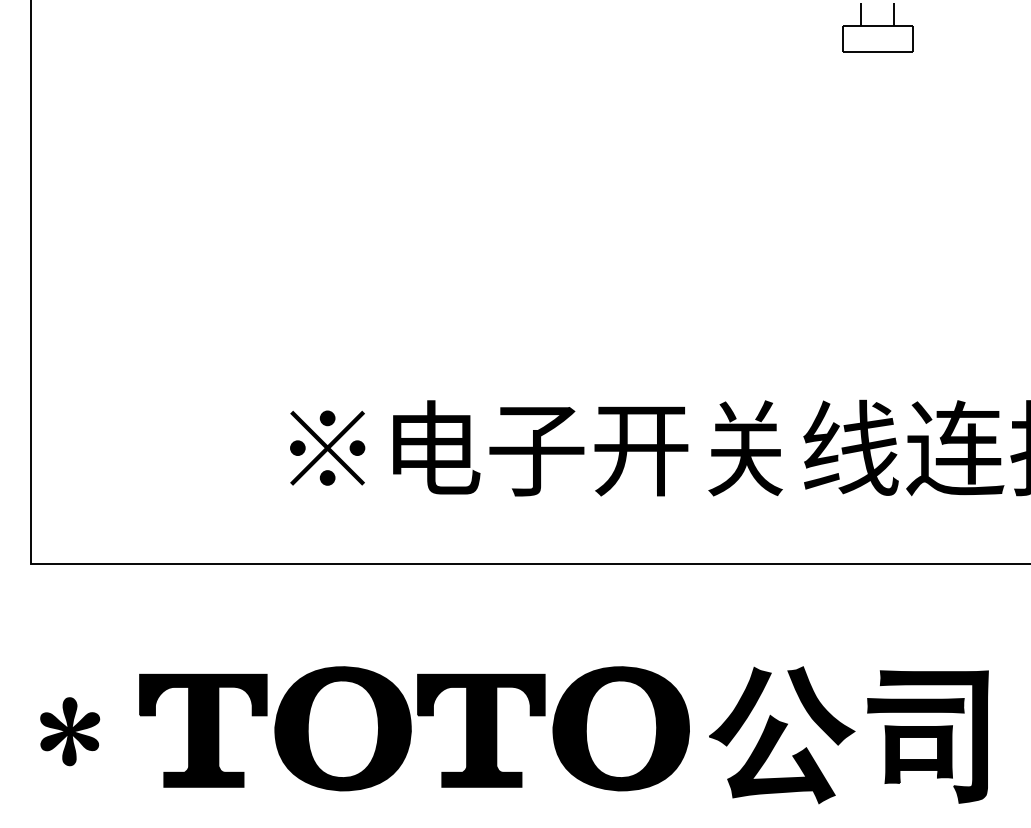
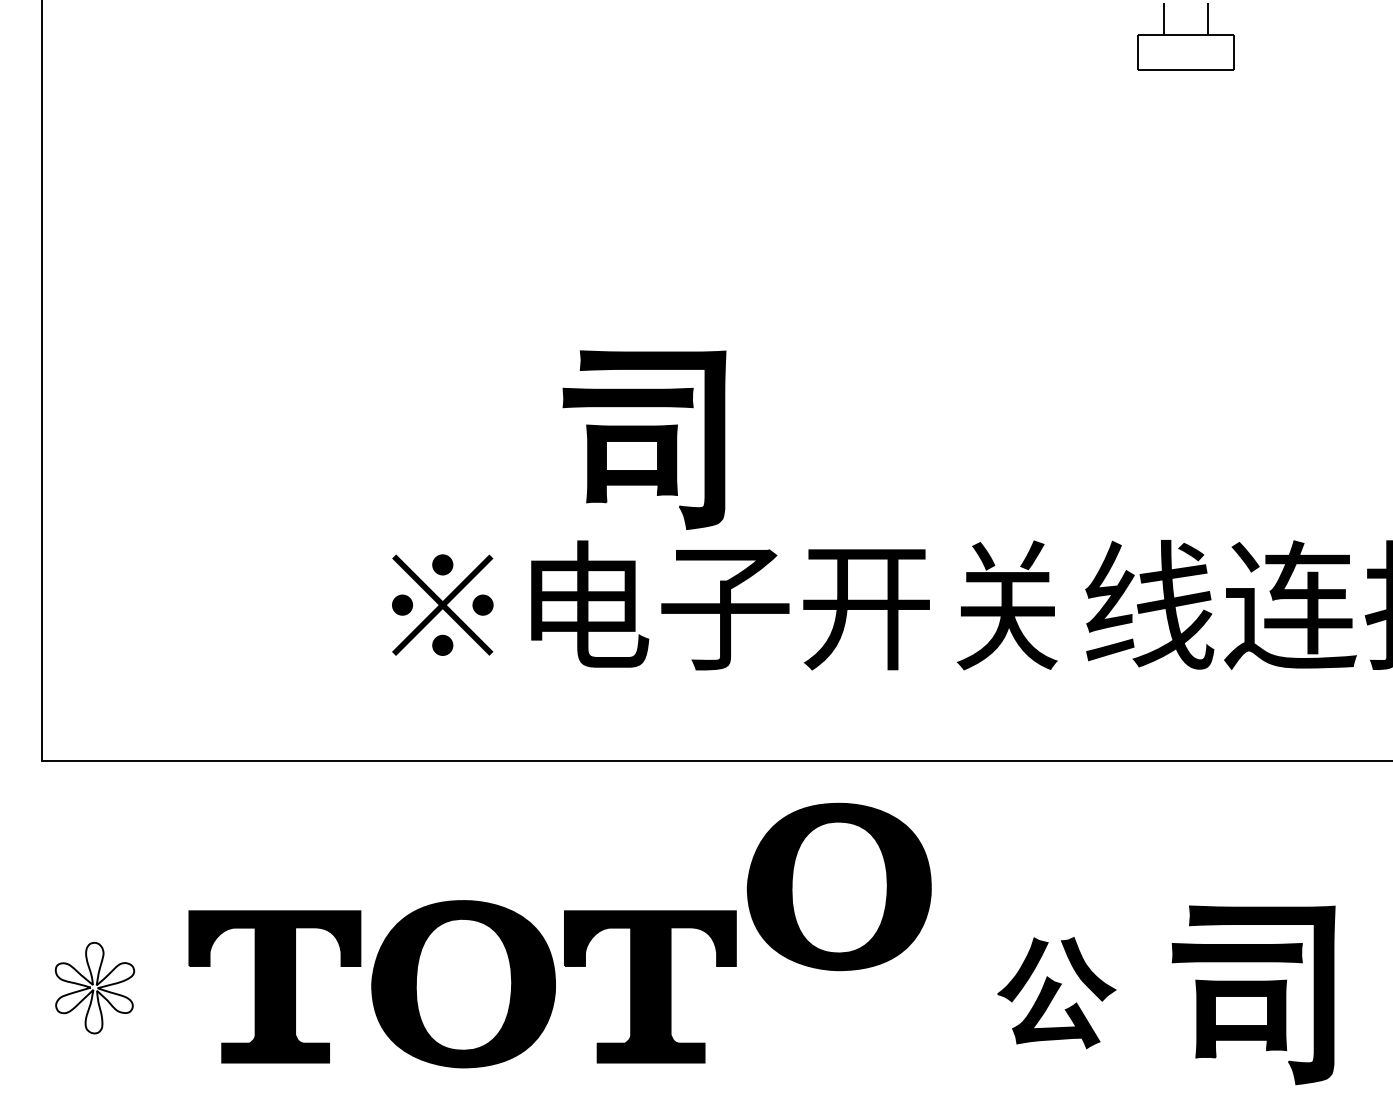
part: (476, 325) -> (643, 439), added
part: (620, 728) -> (838, 886), moved
fill: (70, 731) -> (95, 987), removed
part: (782, 735) -> (1057, 993), size x0.6

